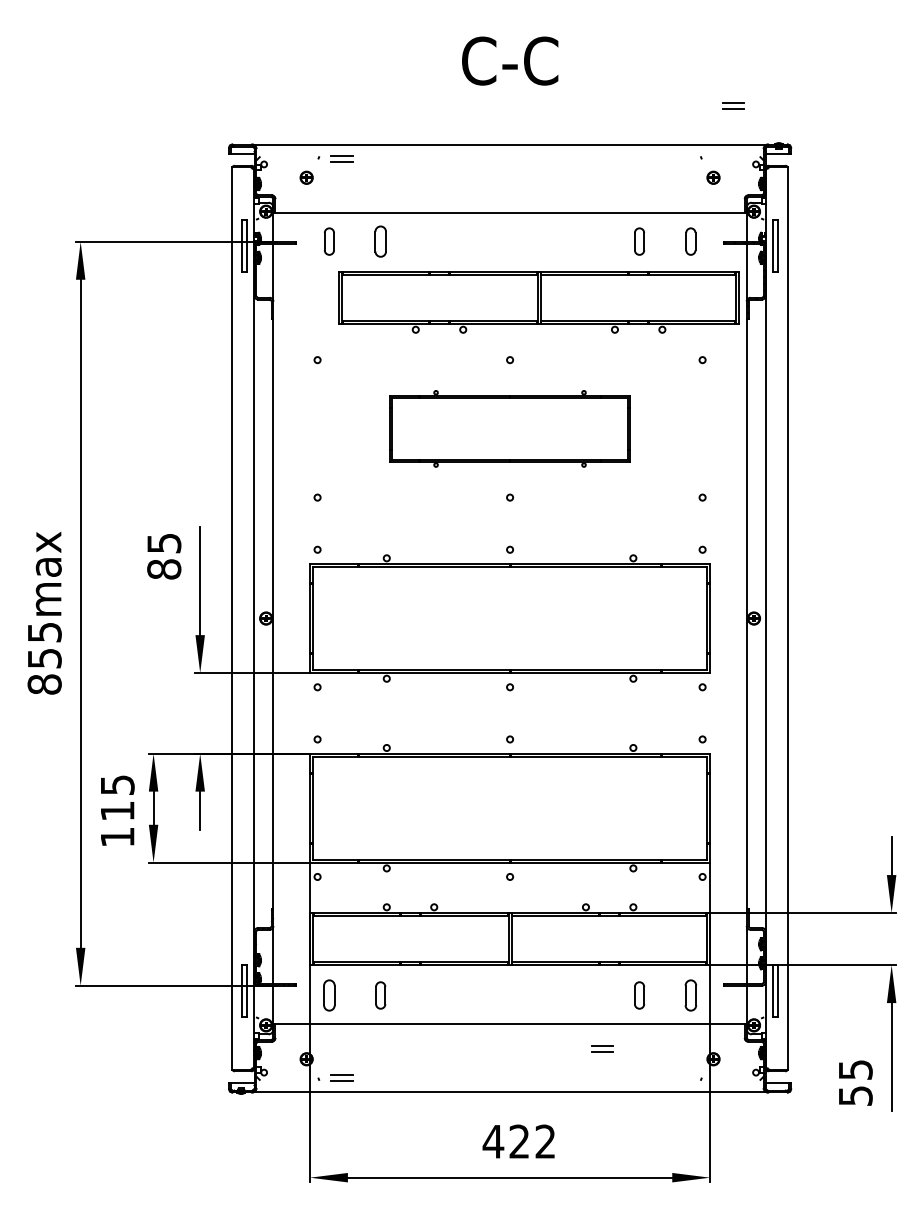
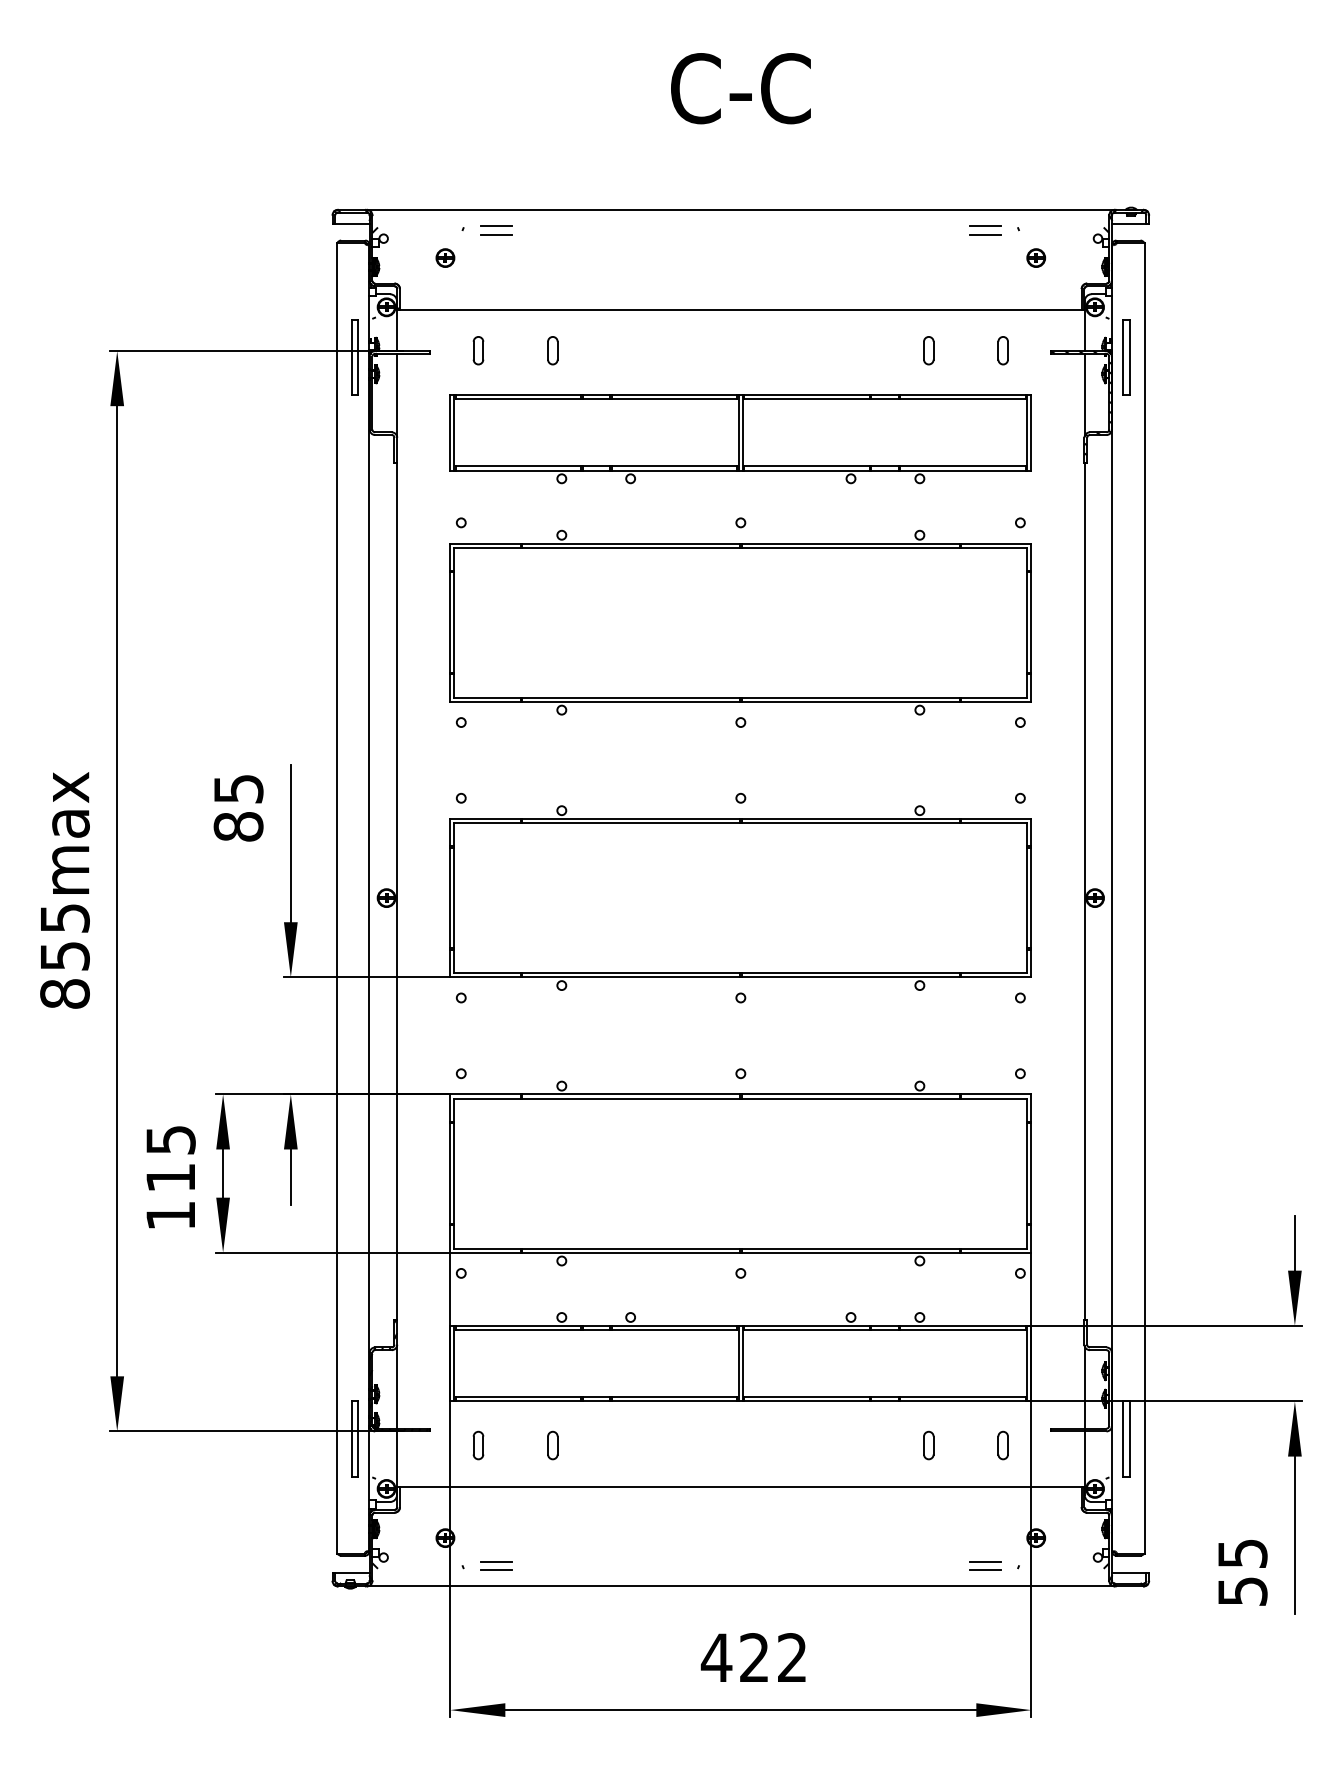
part: (733, 105) -> (985, 230), moved
part: (329, 241) -> (478, 350), size x0.71
part: (380, 241) -> (552, 350), size x0.62
part: (639, 241) -> (928, 350), size x0.71
part: (690, 241) -> (1002, 350), size x0.71
part: (538, 302) -> (739, 439), moved
part: (509, 428) -> (739, 622), size x1.67
part: (329, 995) -> (478, 1445), size x0.62
part: (380, 995) -> (552, 1445), size x0.71
part: (639, 995) -> (928, 1445), size x0.71
part: (690, 995) -> (1002, 1445), size x0.62
part: (602, 1048) -> (985, 1564), moved

